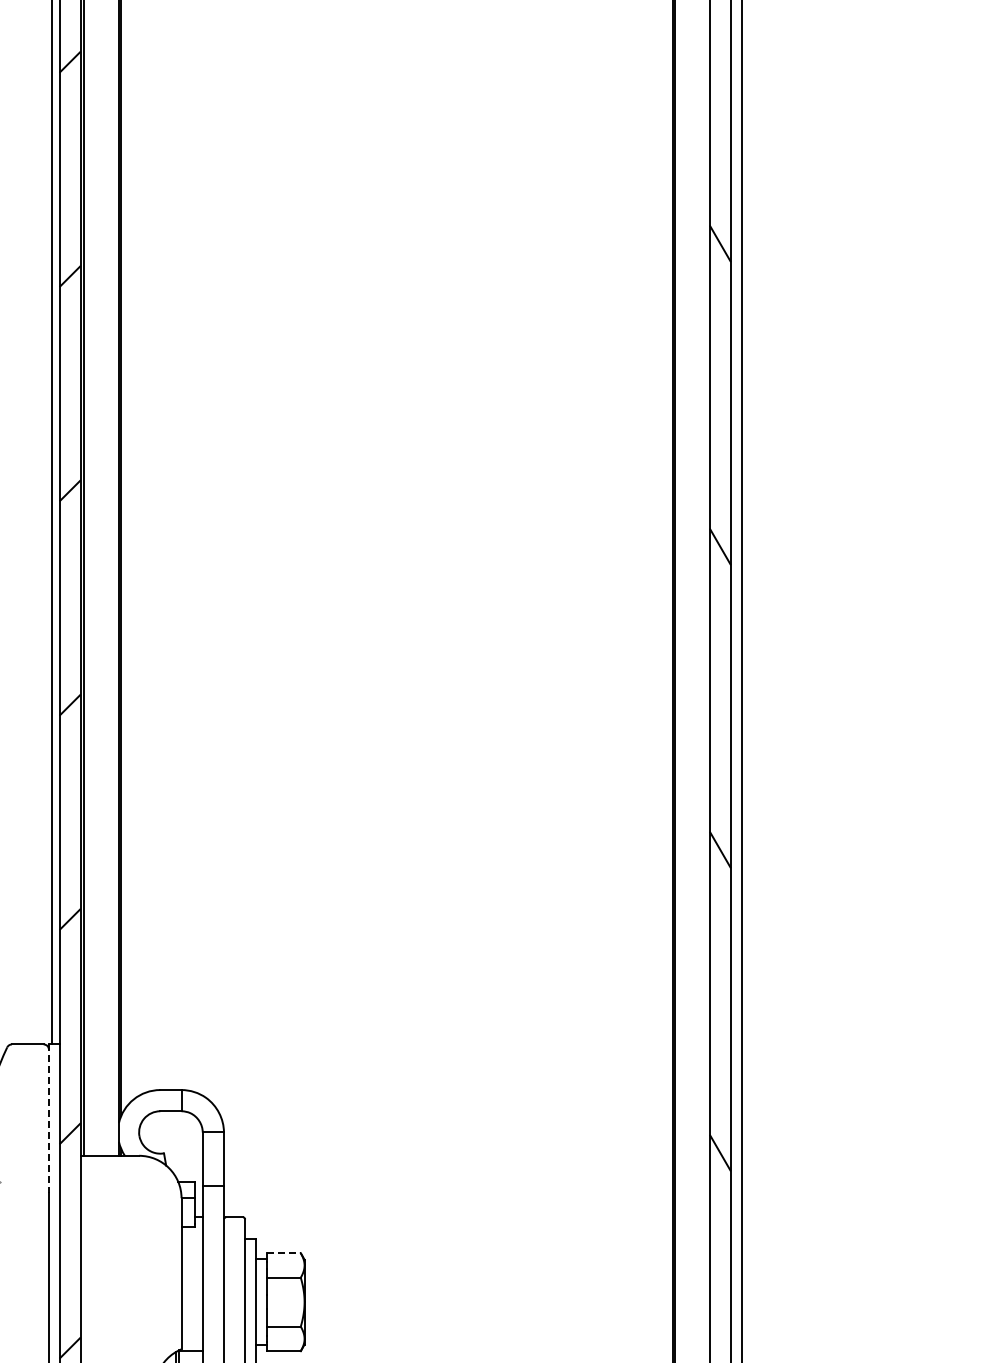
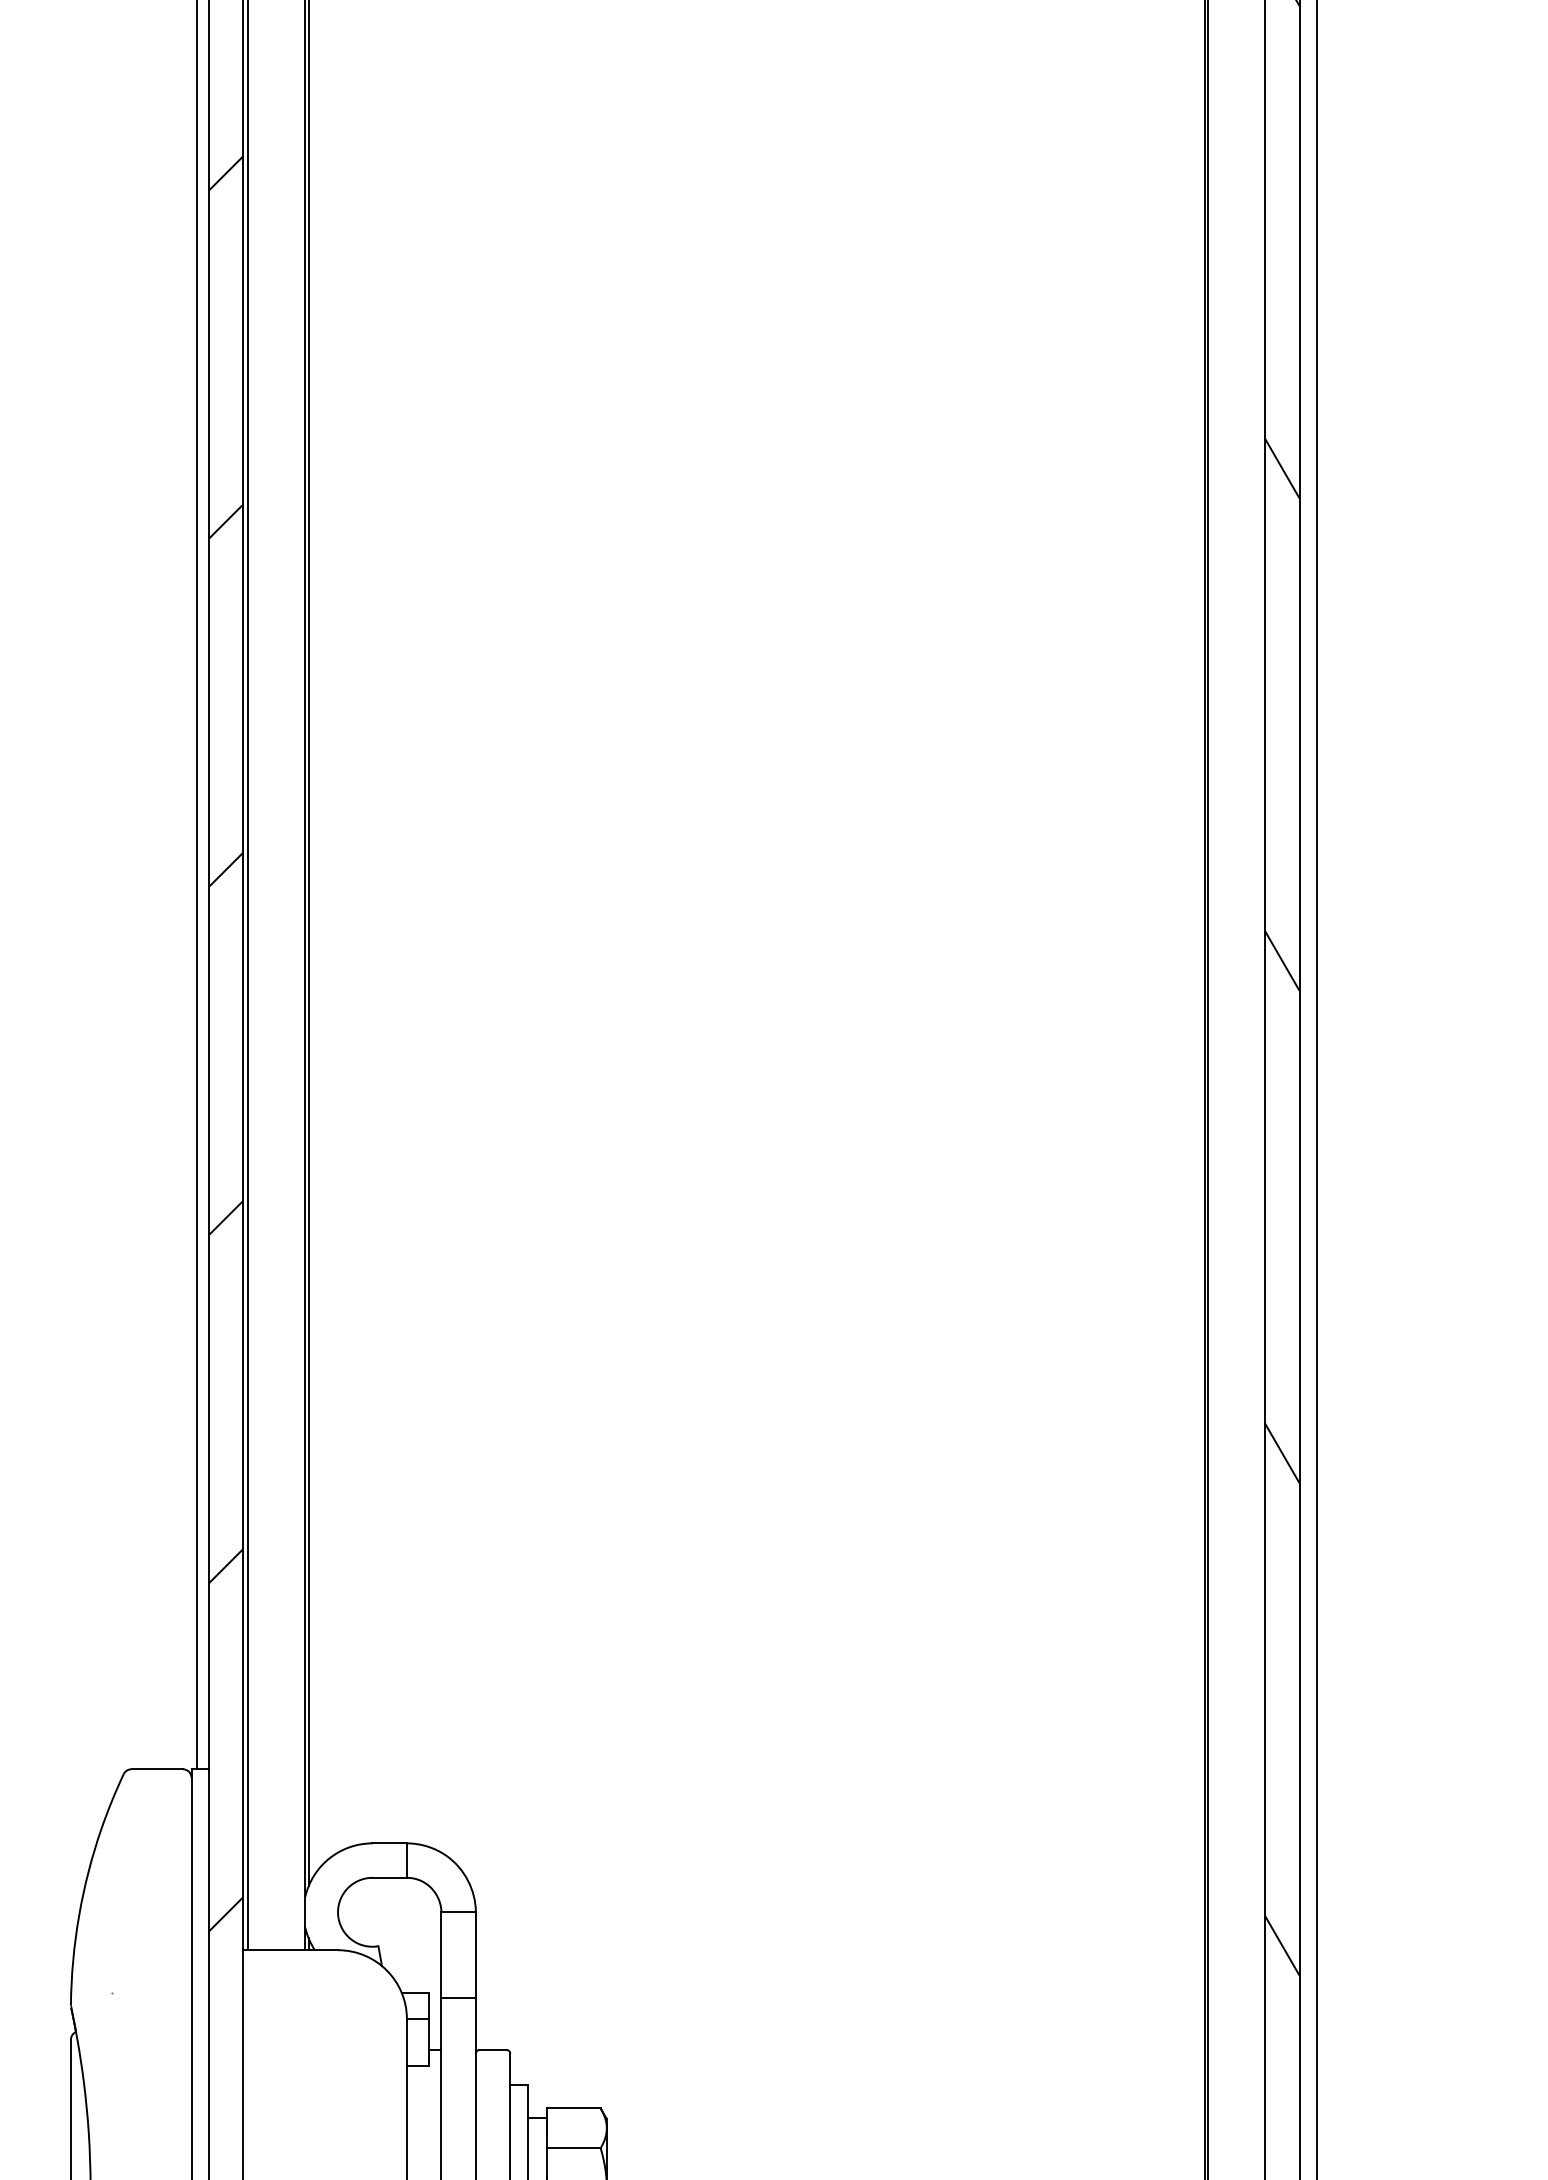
line: (48, 1119) -> (190, 1891), dashed -> solid
line: (284, 1253) -> (574, 2108), dashed -> solid

